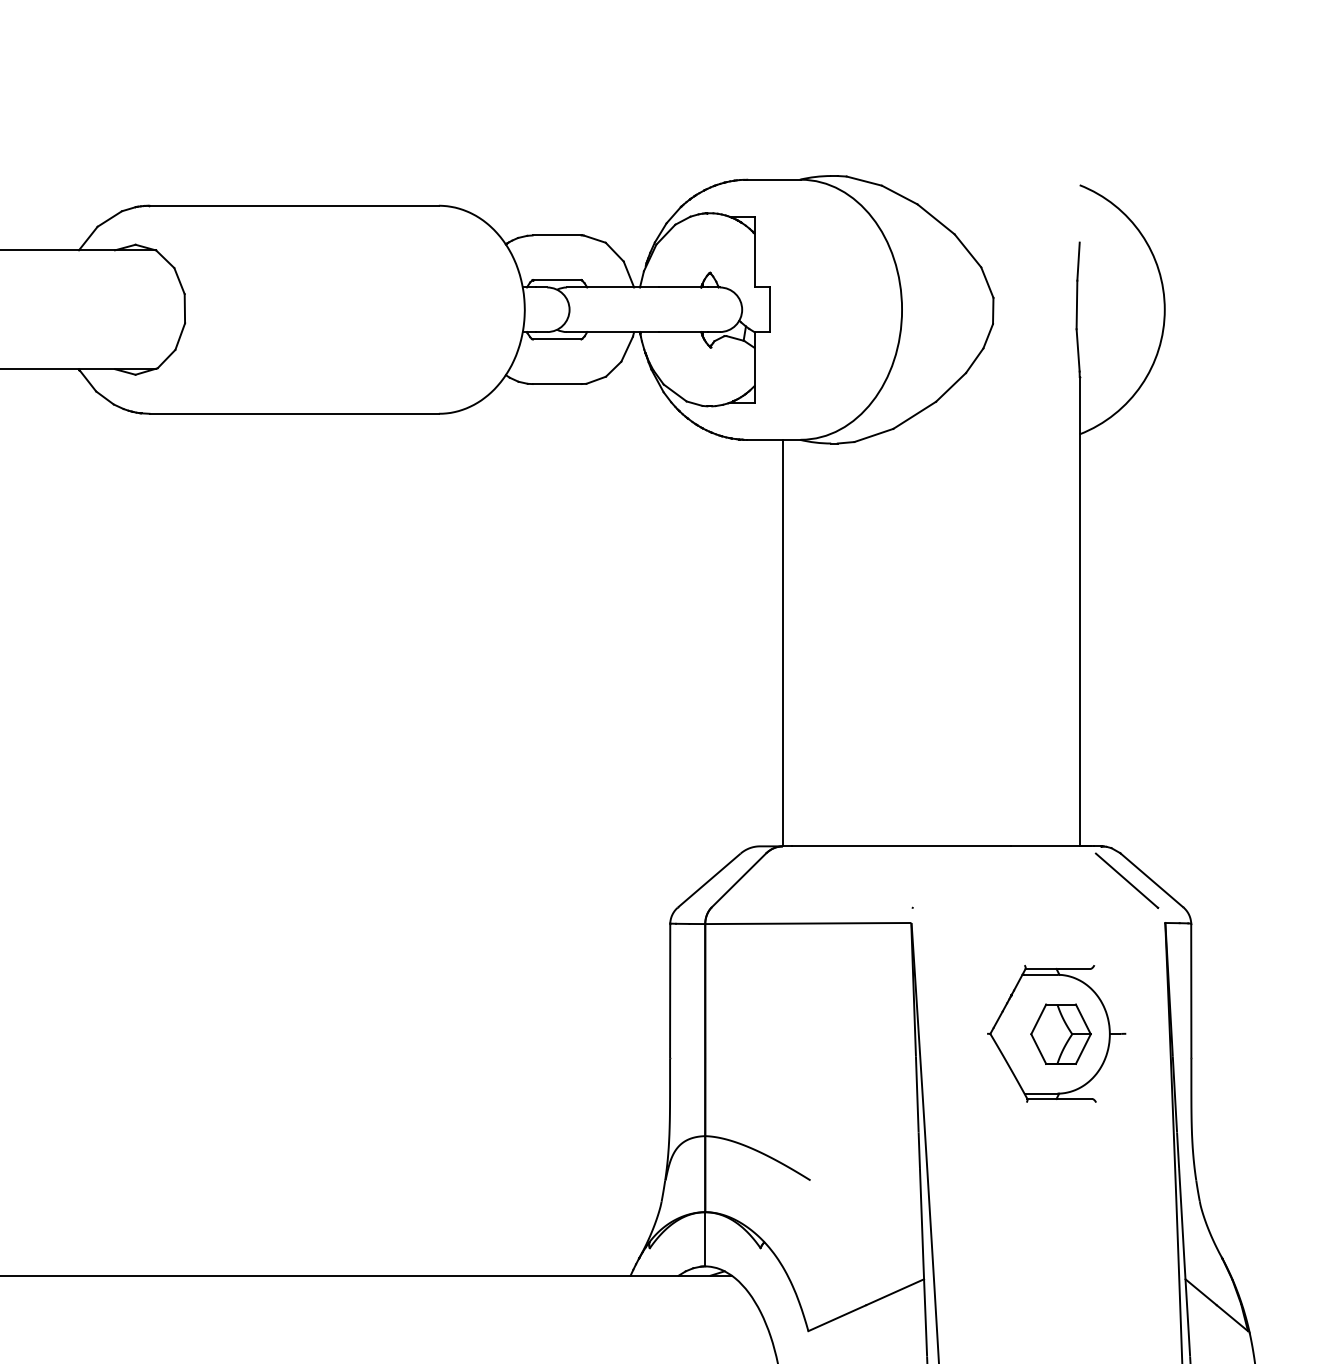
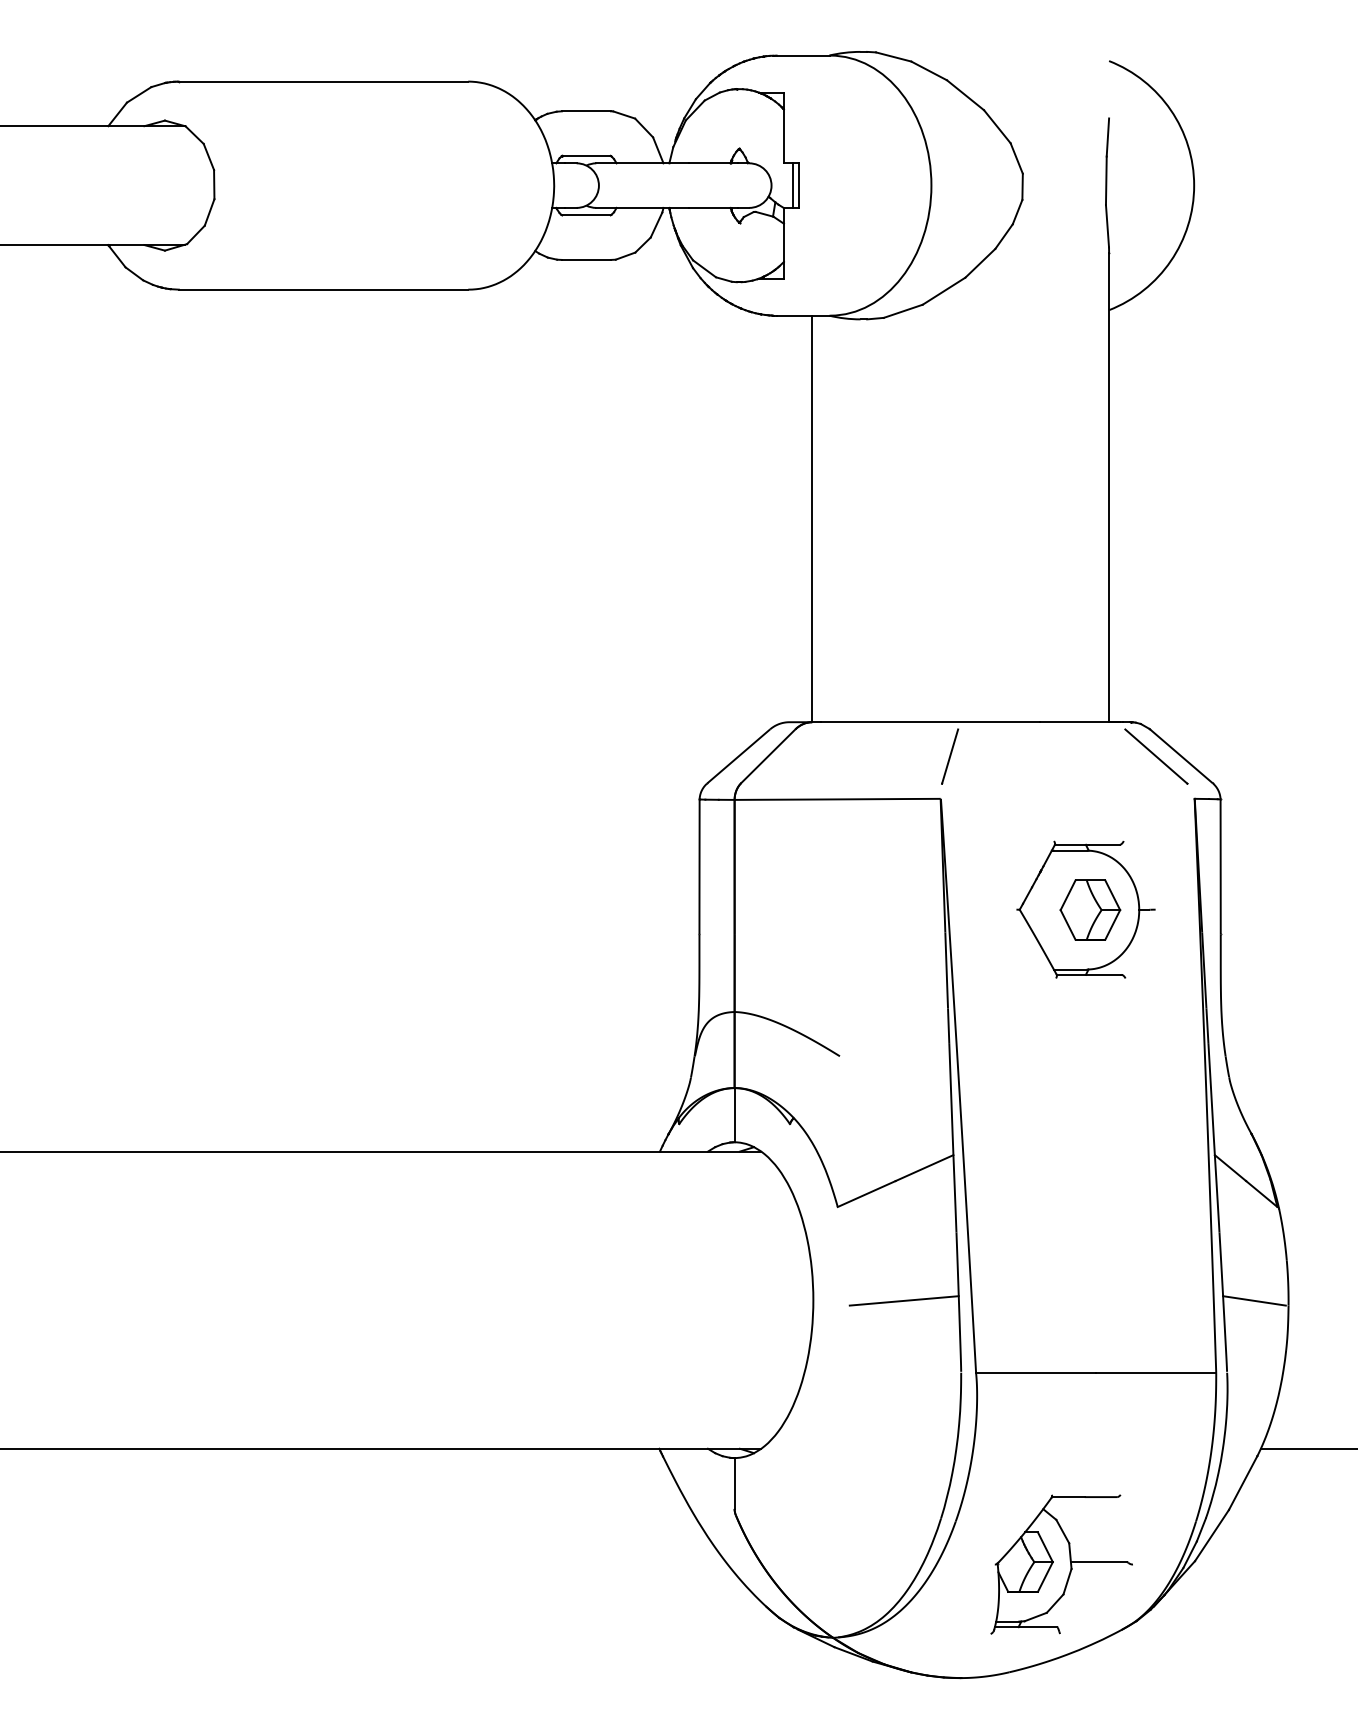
line: (763, 309) -> (792, 185), added
line: (921, 880) -> (950, 756), added

